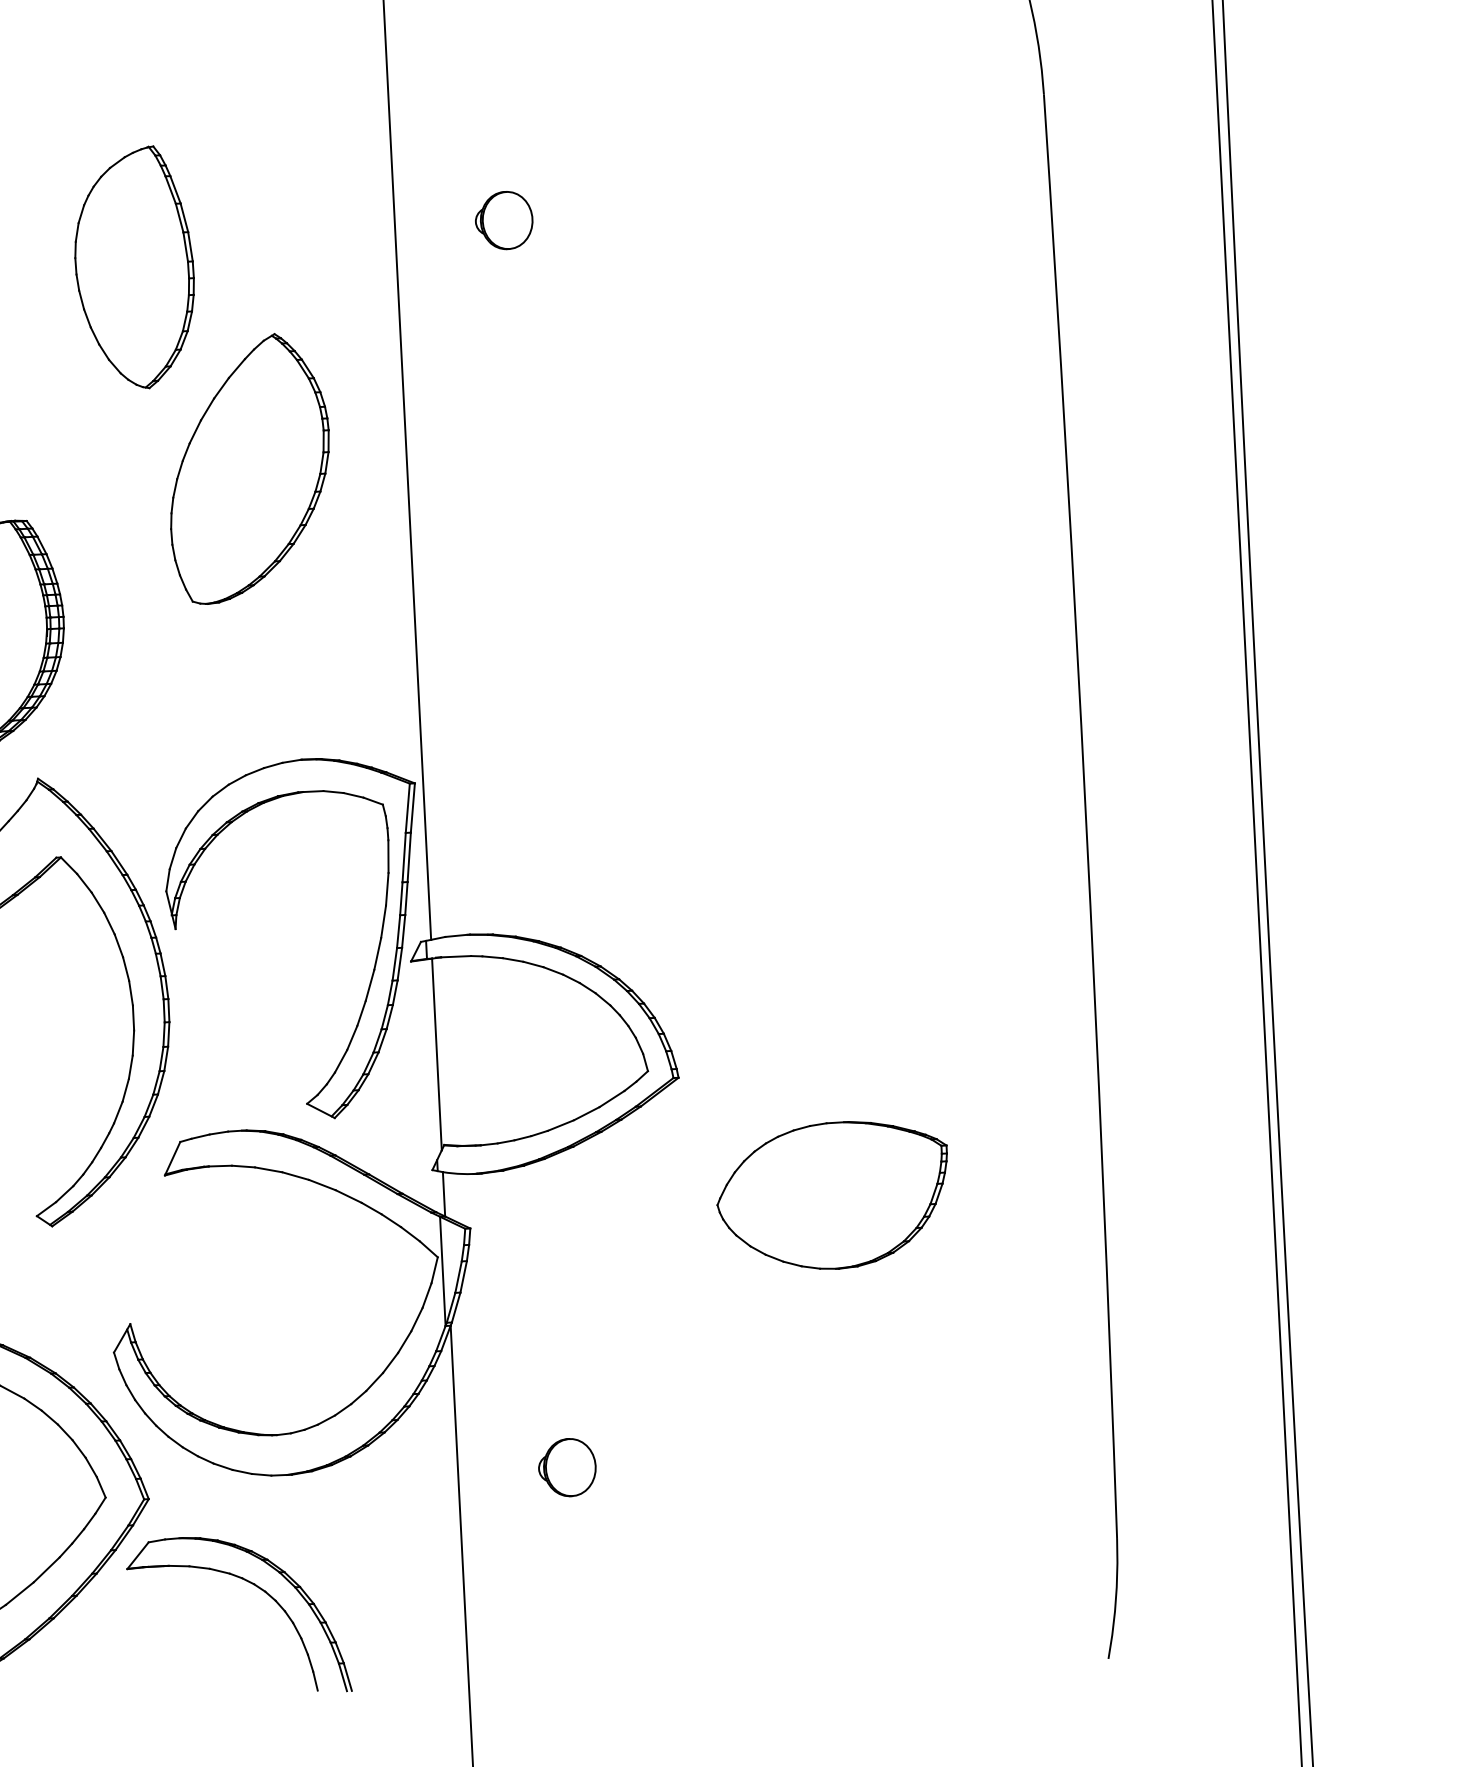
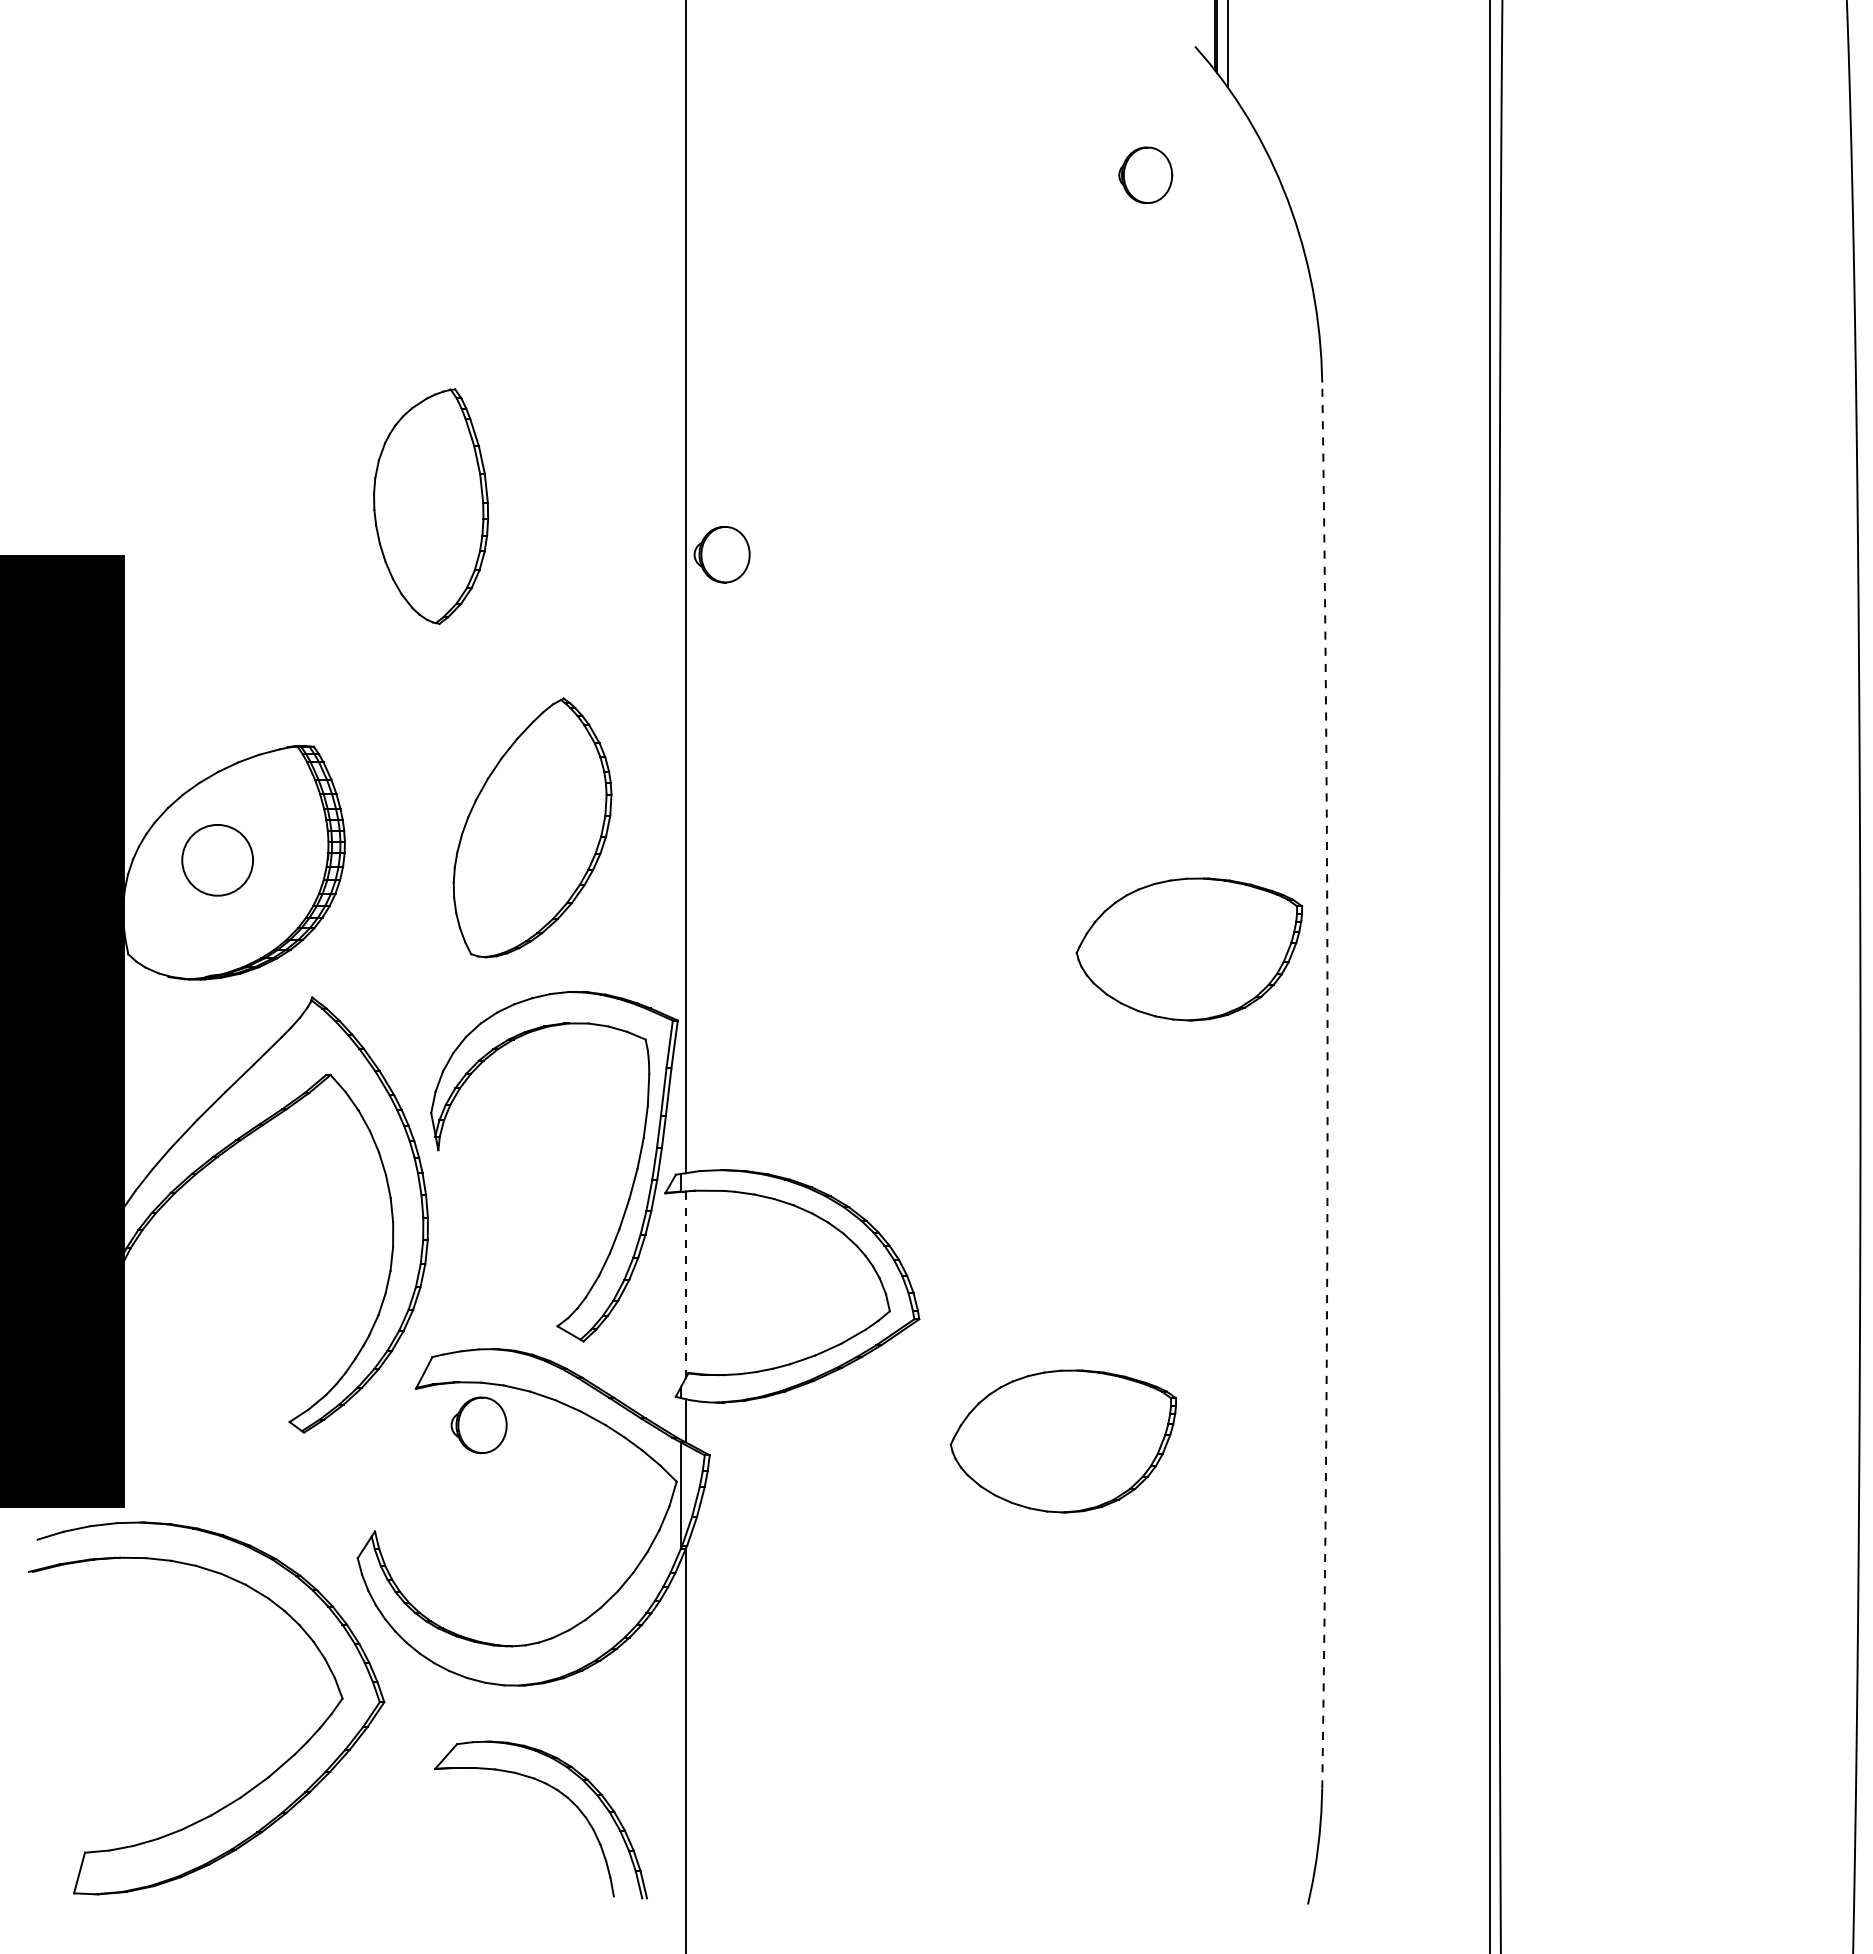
part: (503, 220) -> (721, 554), moved
part: (249, 468) -> (532, 827), moved
part: (937, 683) -> (1189, 949), added
arc: (1085, 816) -> (1327, 1085), solid -> dashed
line: (436, 1055) -> (685, 1285), solid -> dashed
part: (566, 1466) -> (478, 1424), moved
part: (255, 1586) -> (558, 1792), moved

